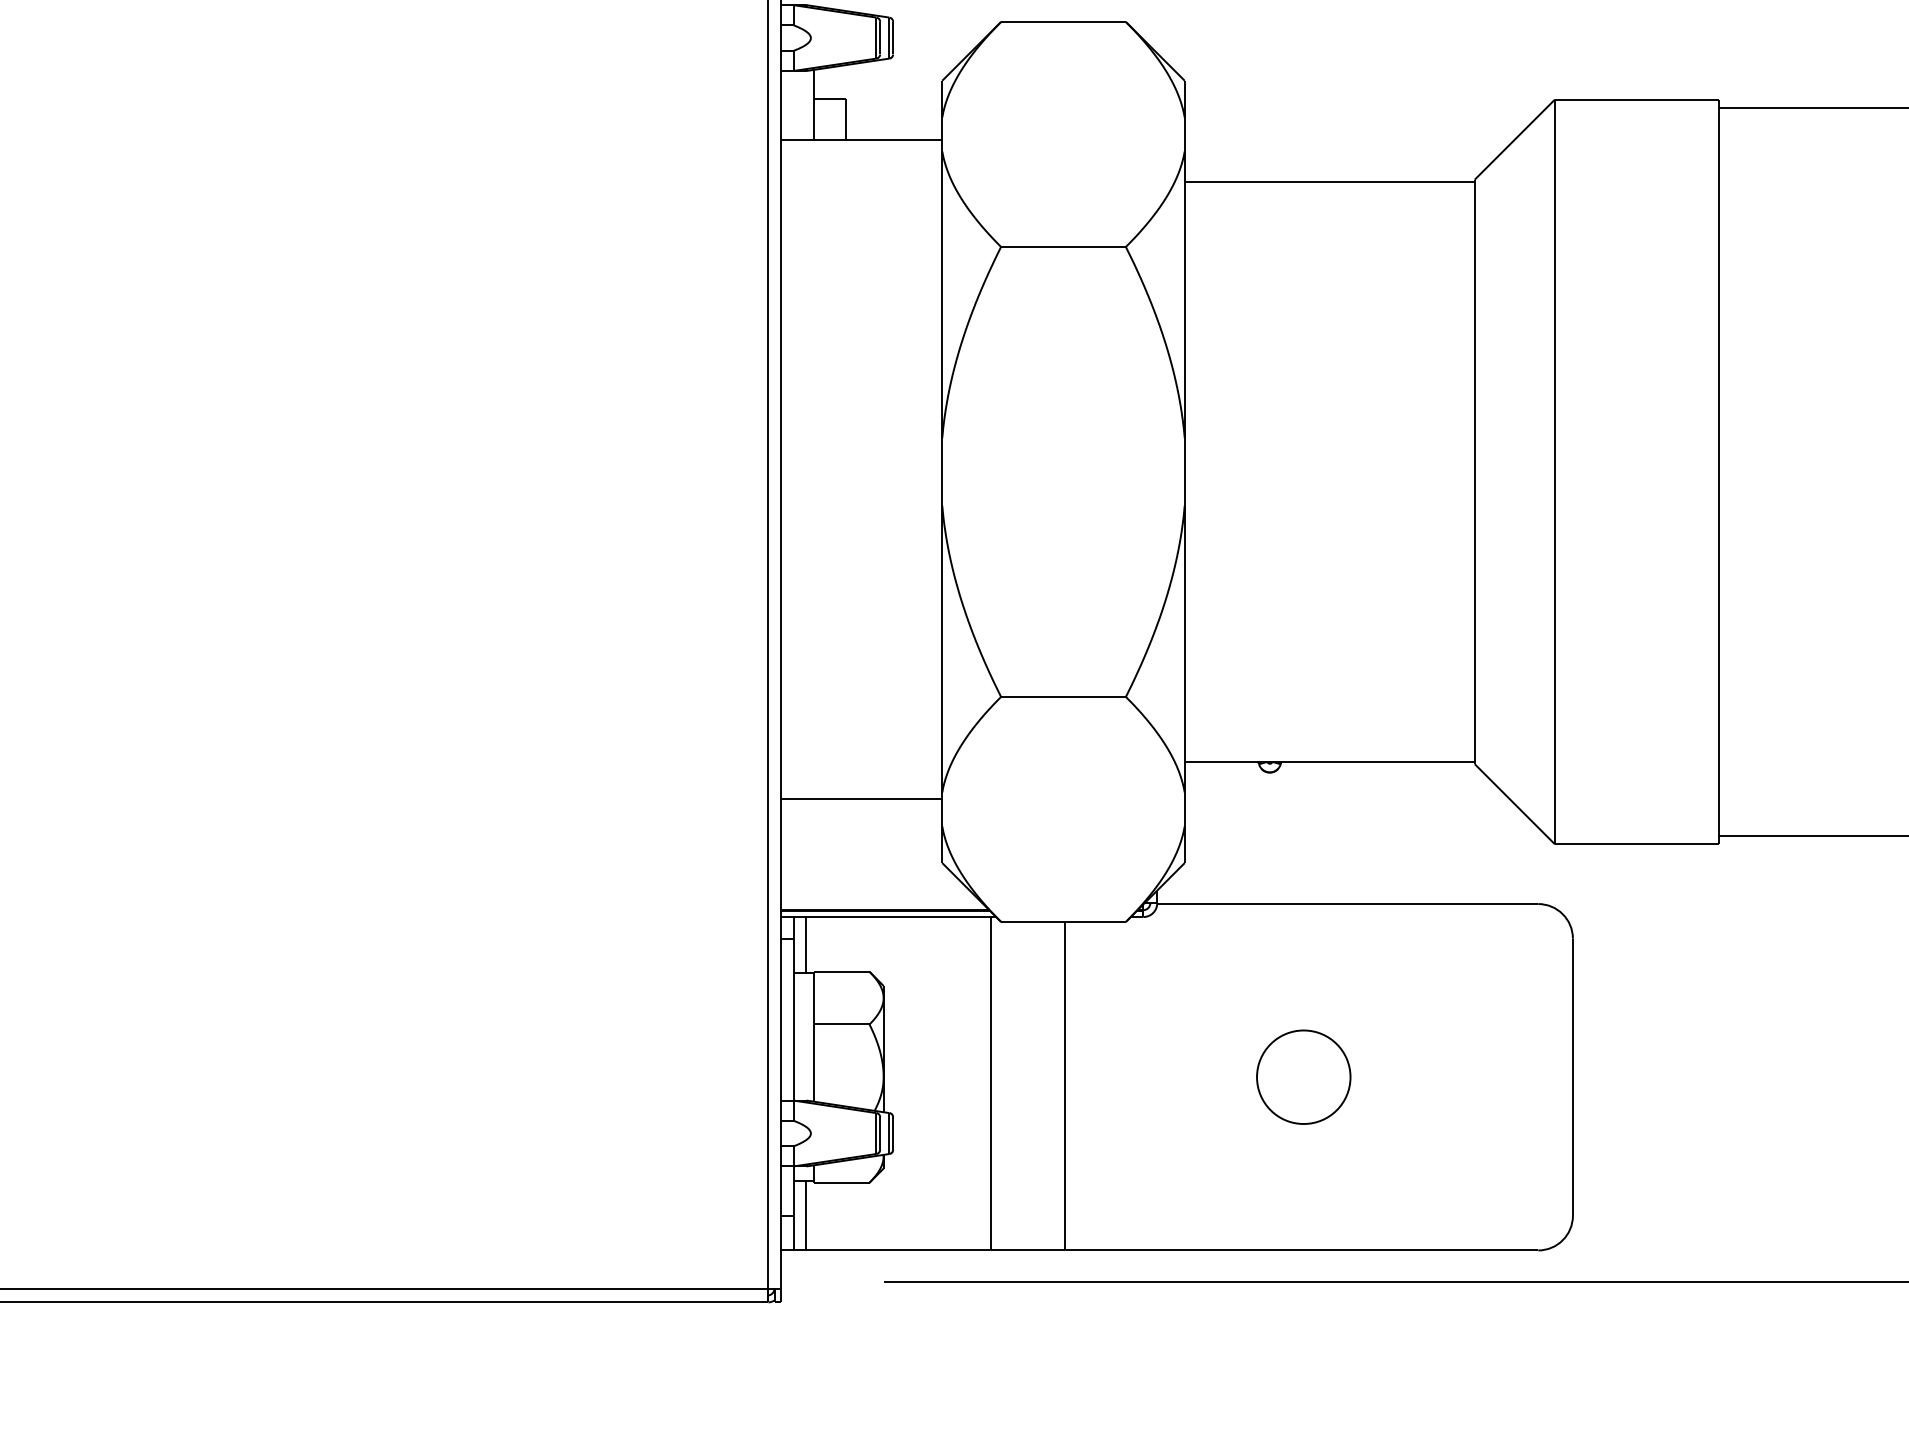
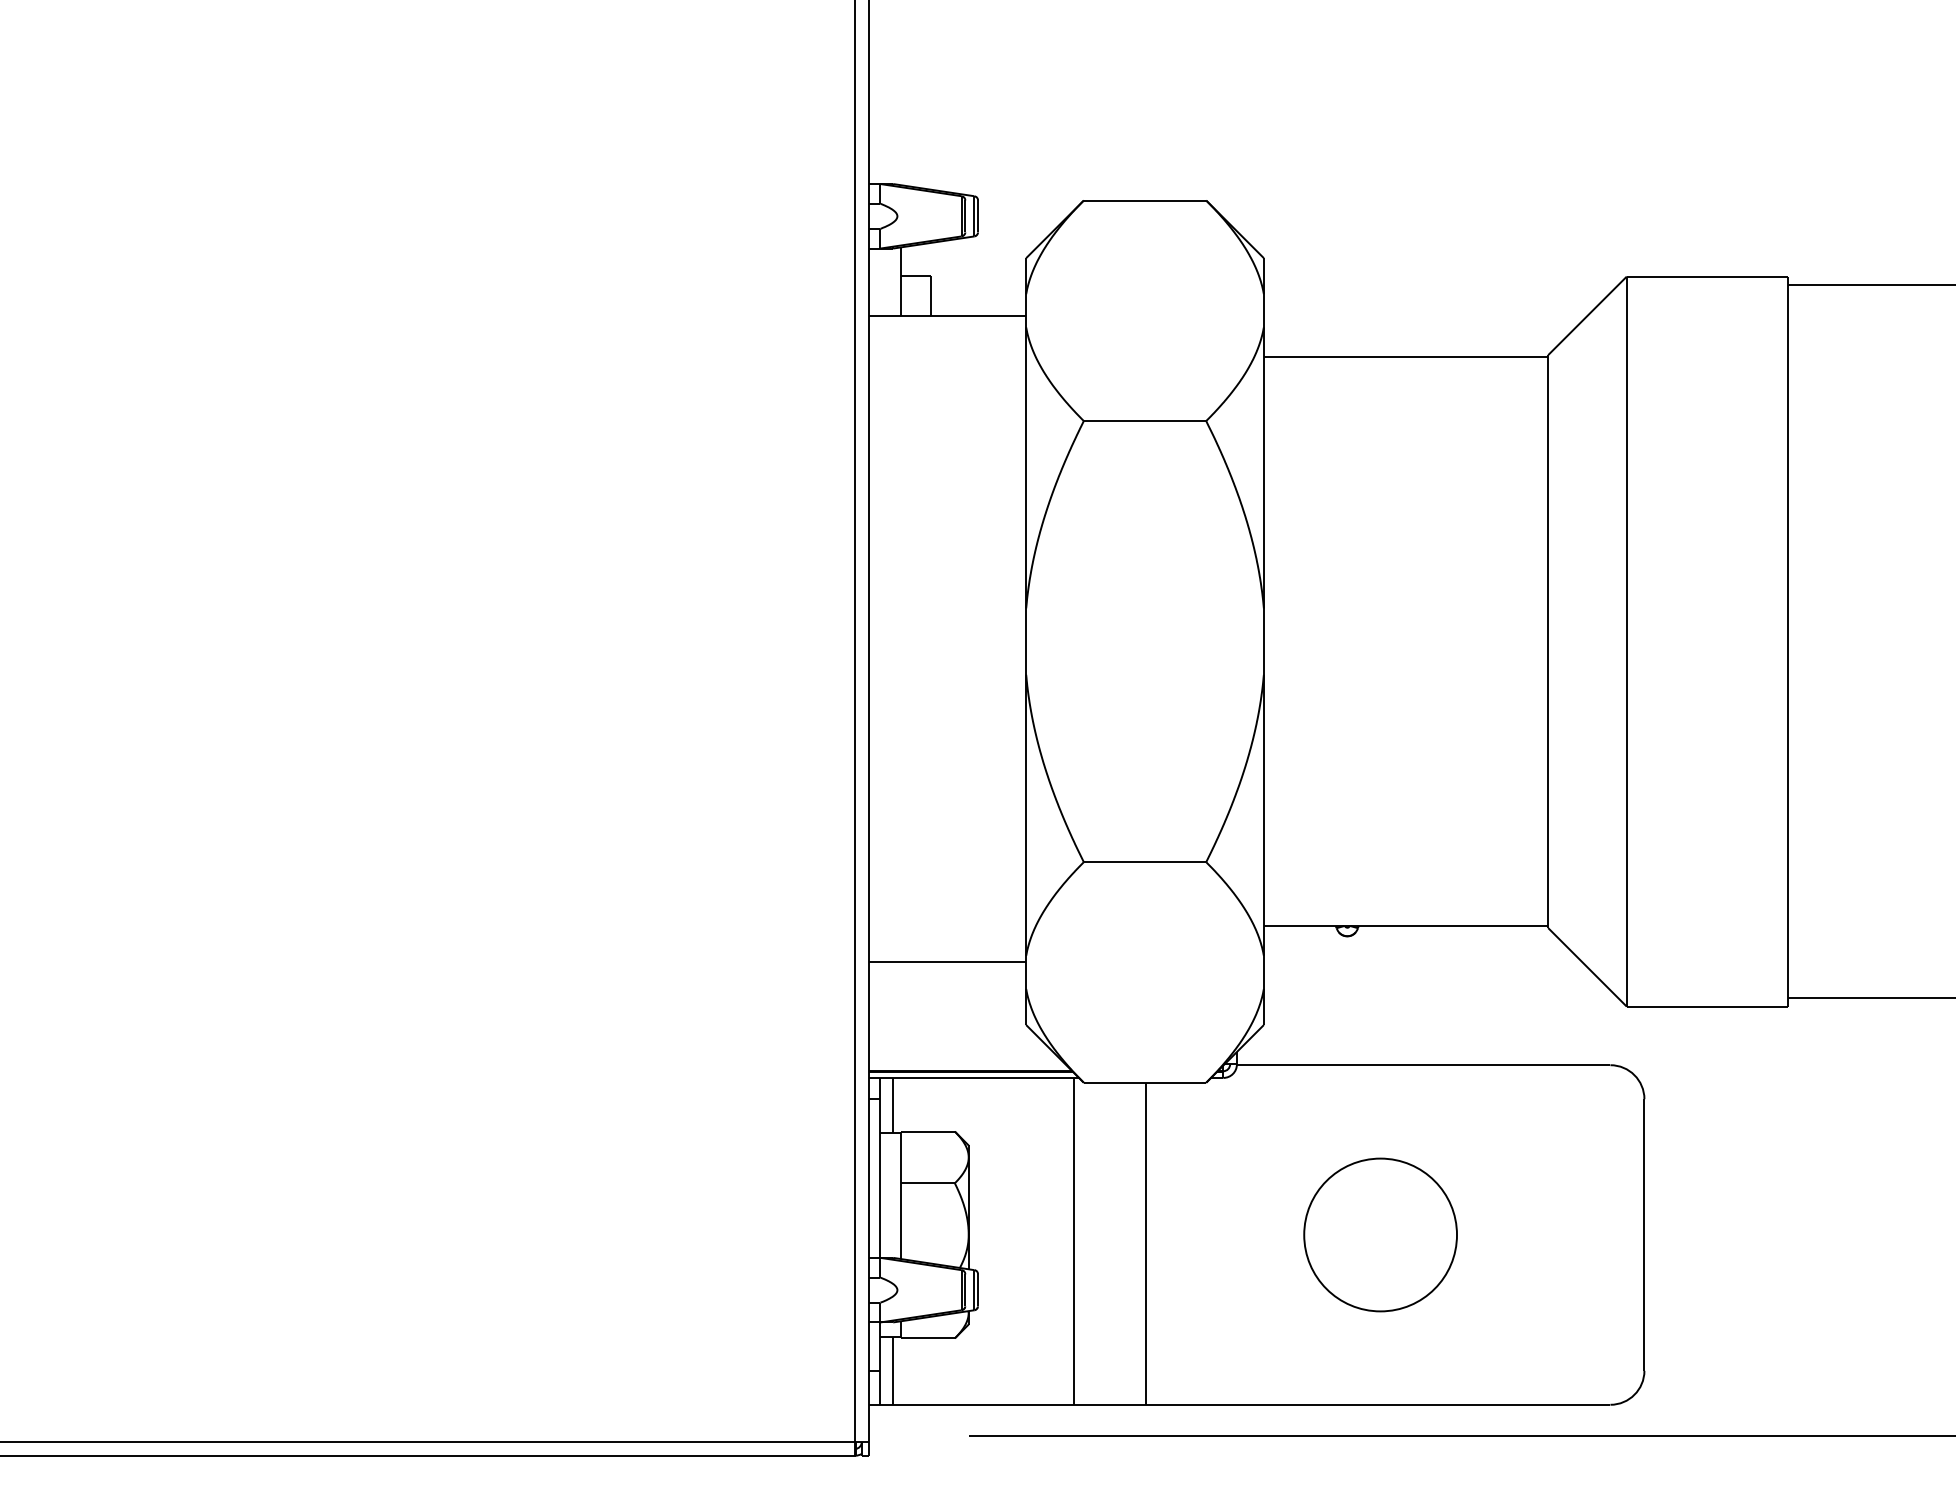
part: (1303, 1076) -> (1380, 1234), size x1.67

